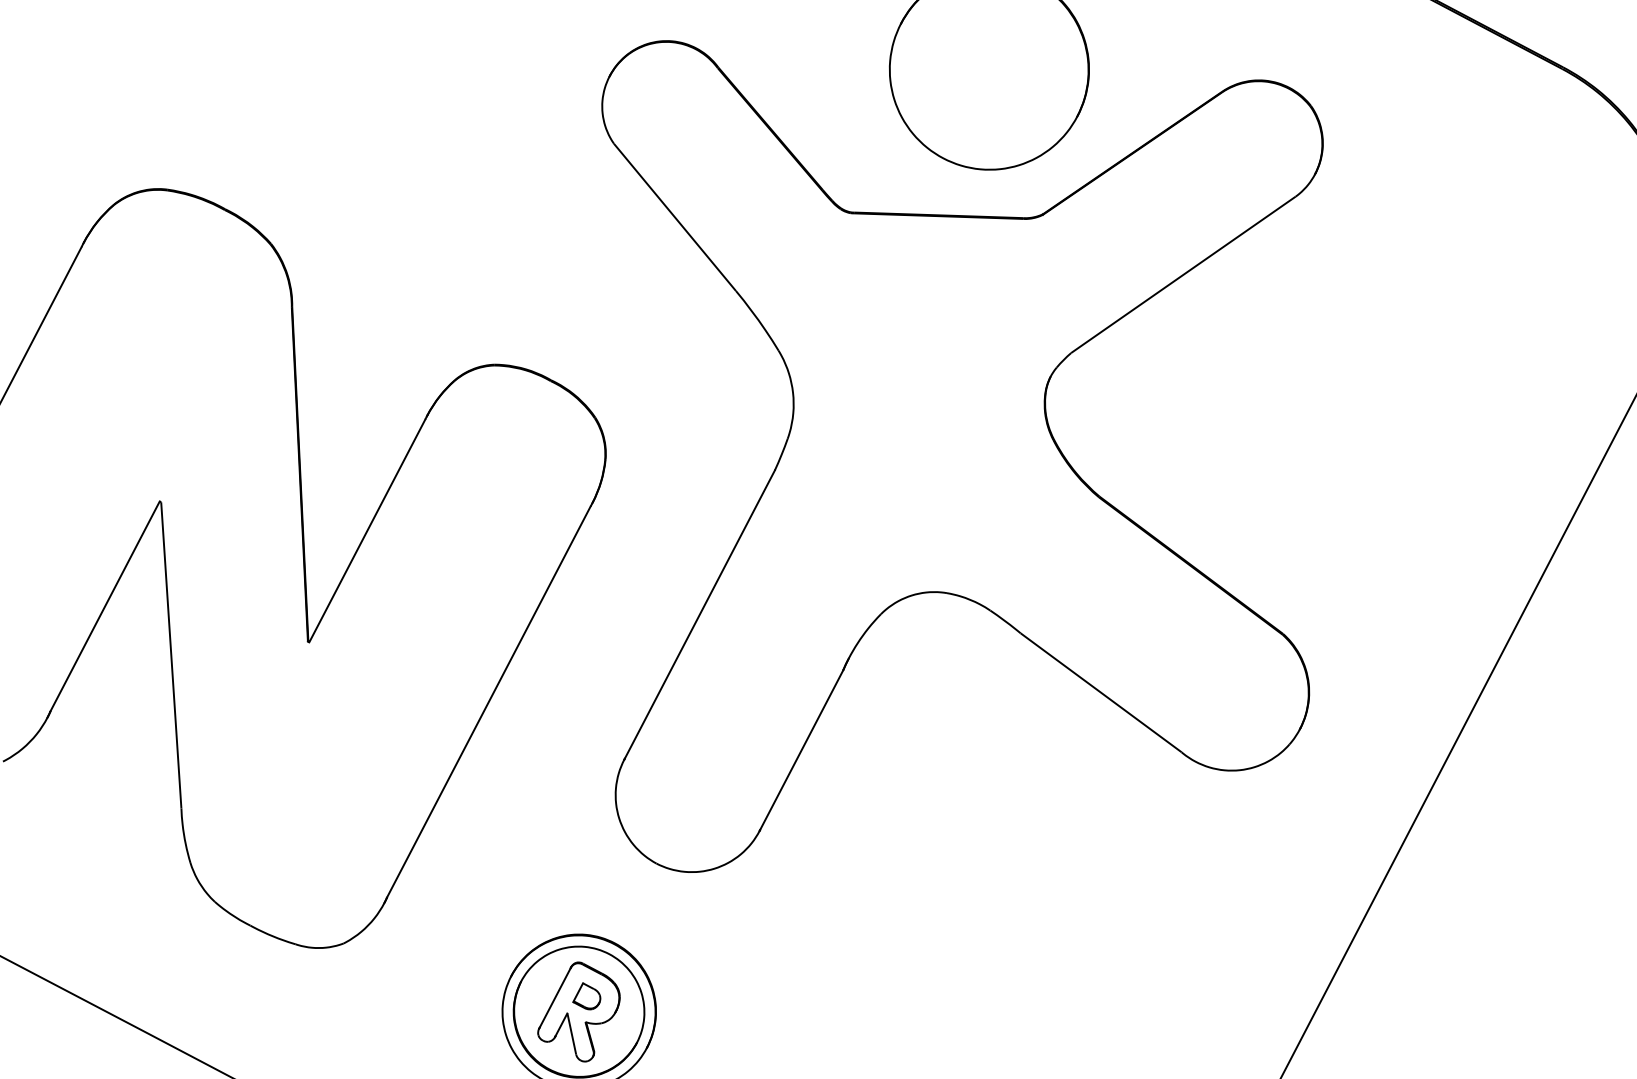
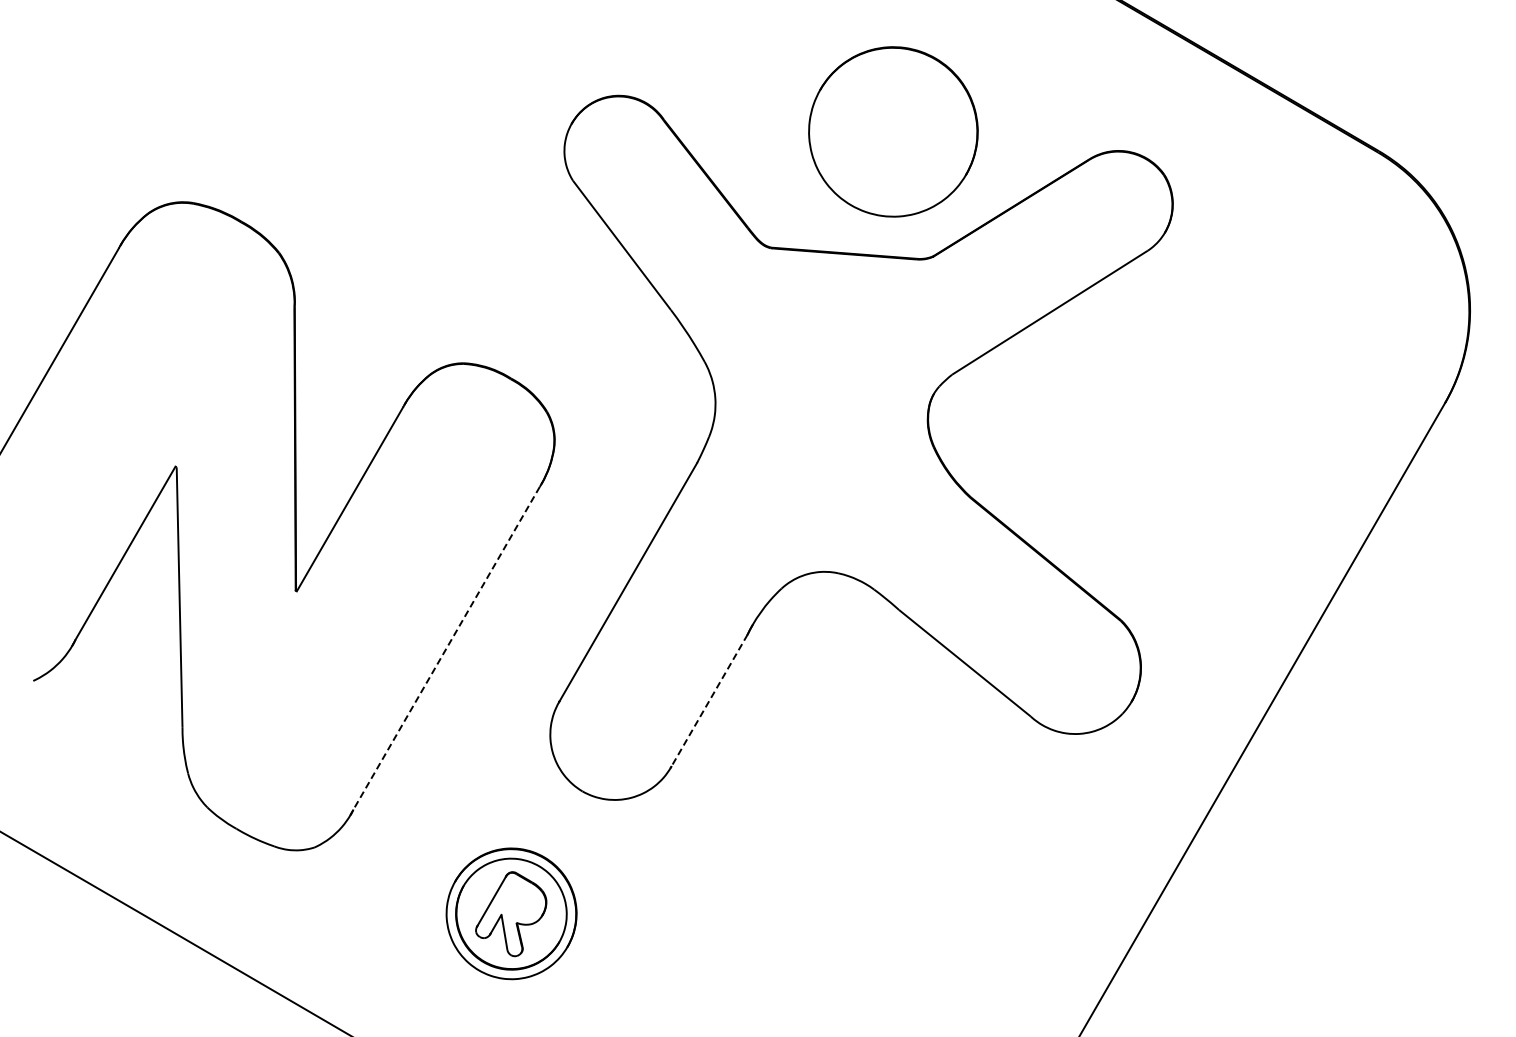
line: (488, 702) -> (446, 648), solid -> dashed
line: (801, 751) -> (709, 701), solid -> dashed
part: (585, 995) -> (517, 900), removed

